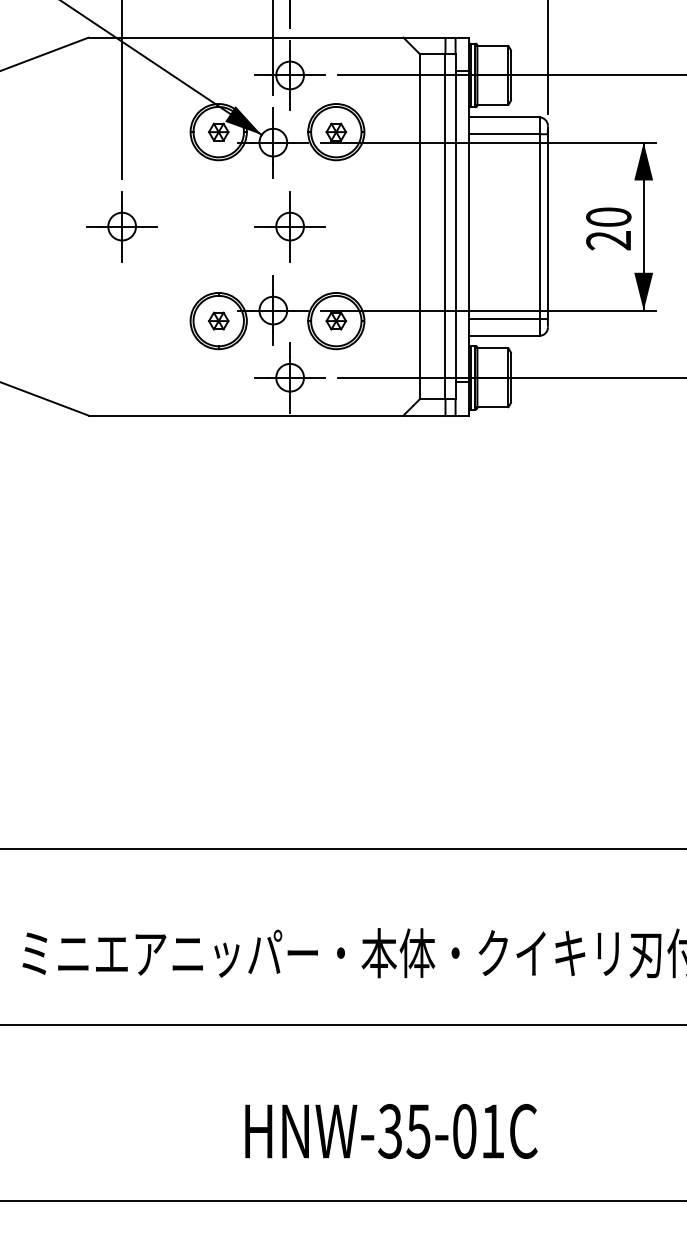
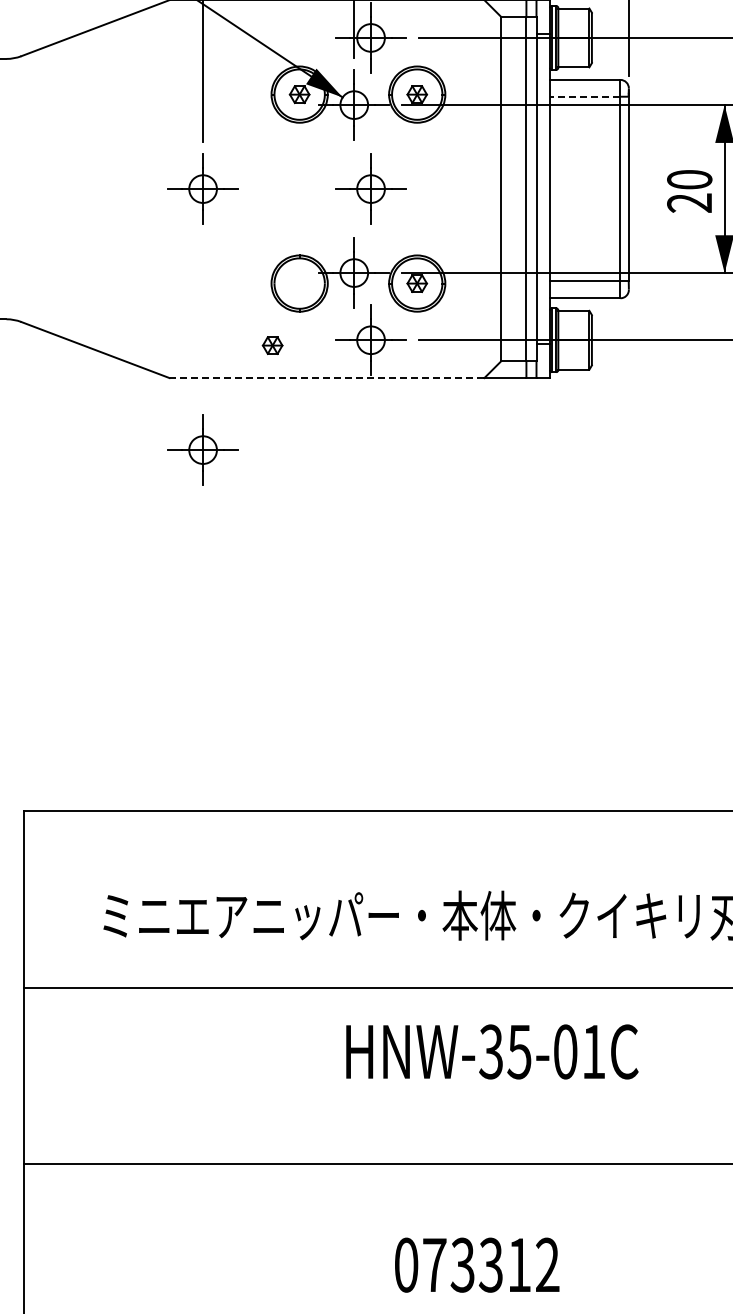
line: (503, 134) -> (584, 96), solid -> dashed
part: (218, 321) -> (272, 345), moved
line: (245, 416) -> (326, 378), solid -> dashed
part: (121, 487) -> (202, 449), added
text: (391, 1131) -> (492, 1051), moved

